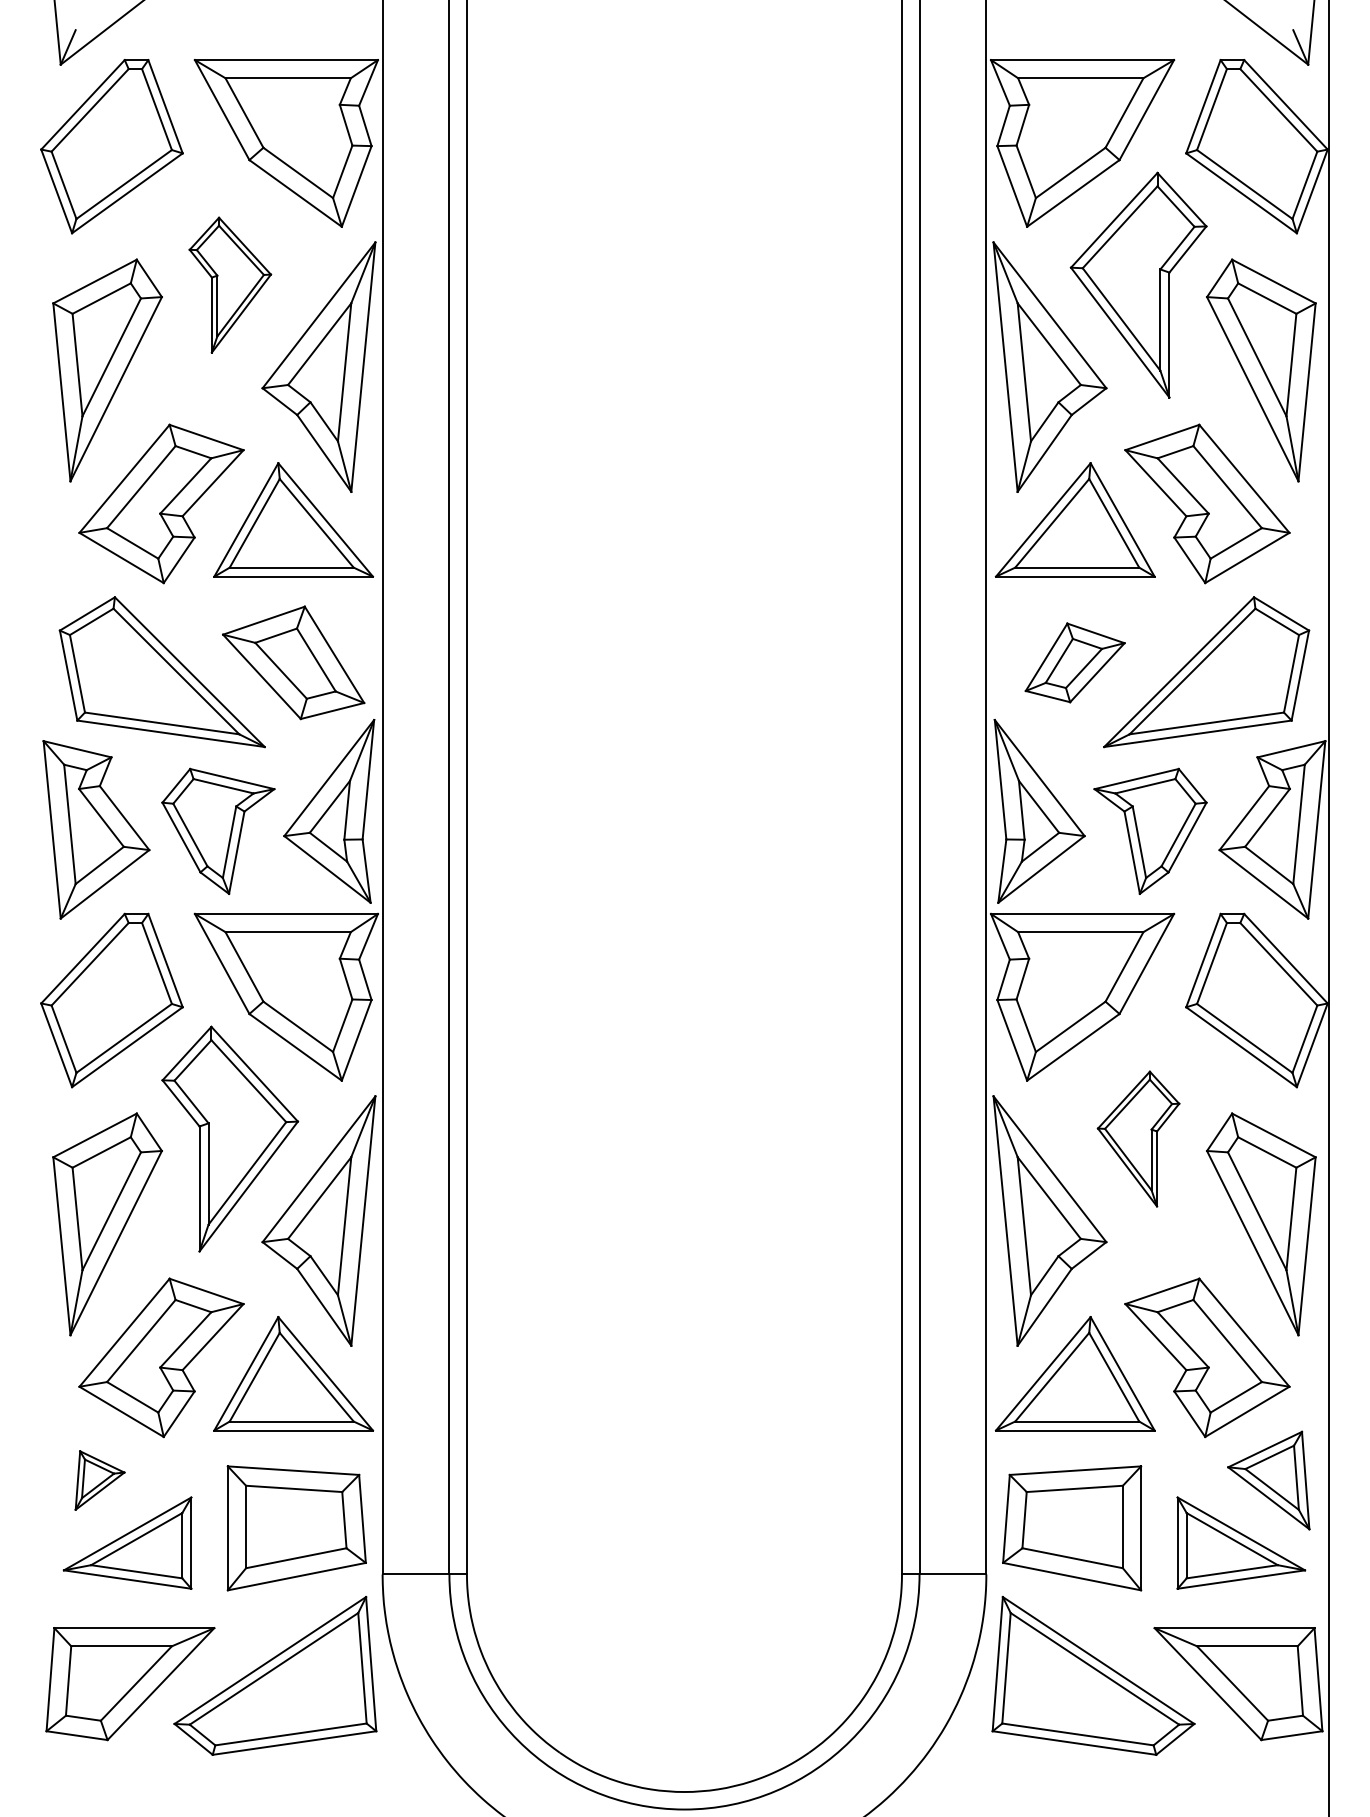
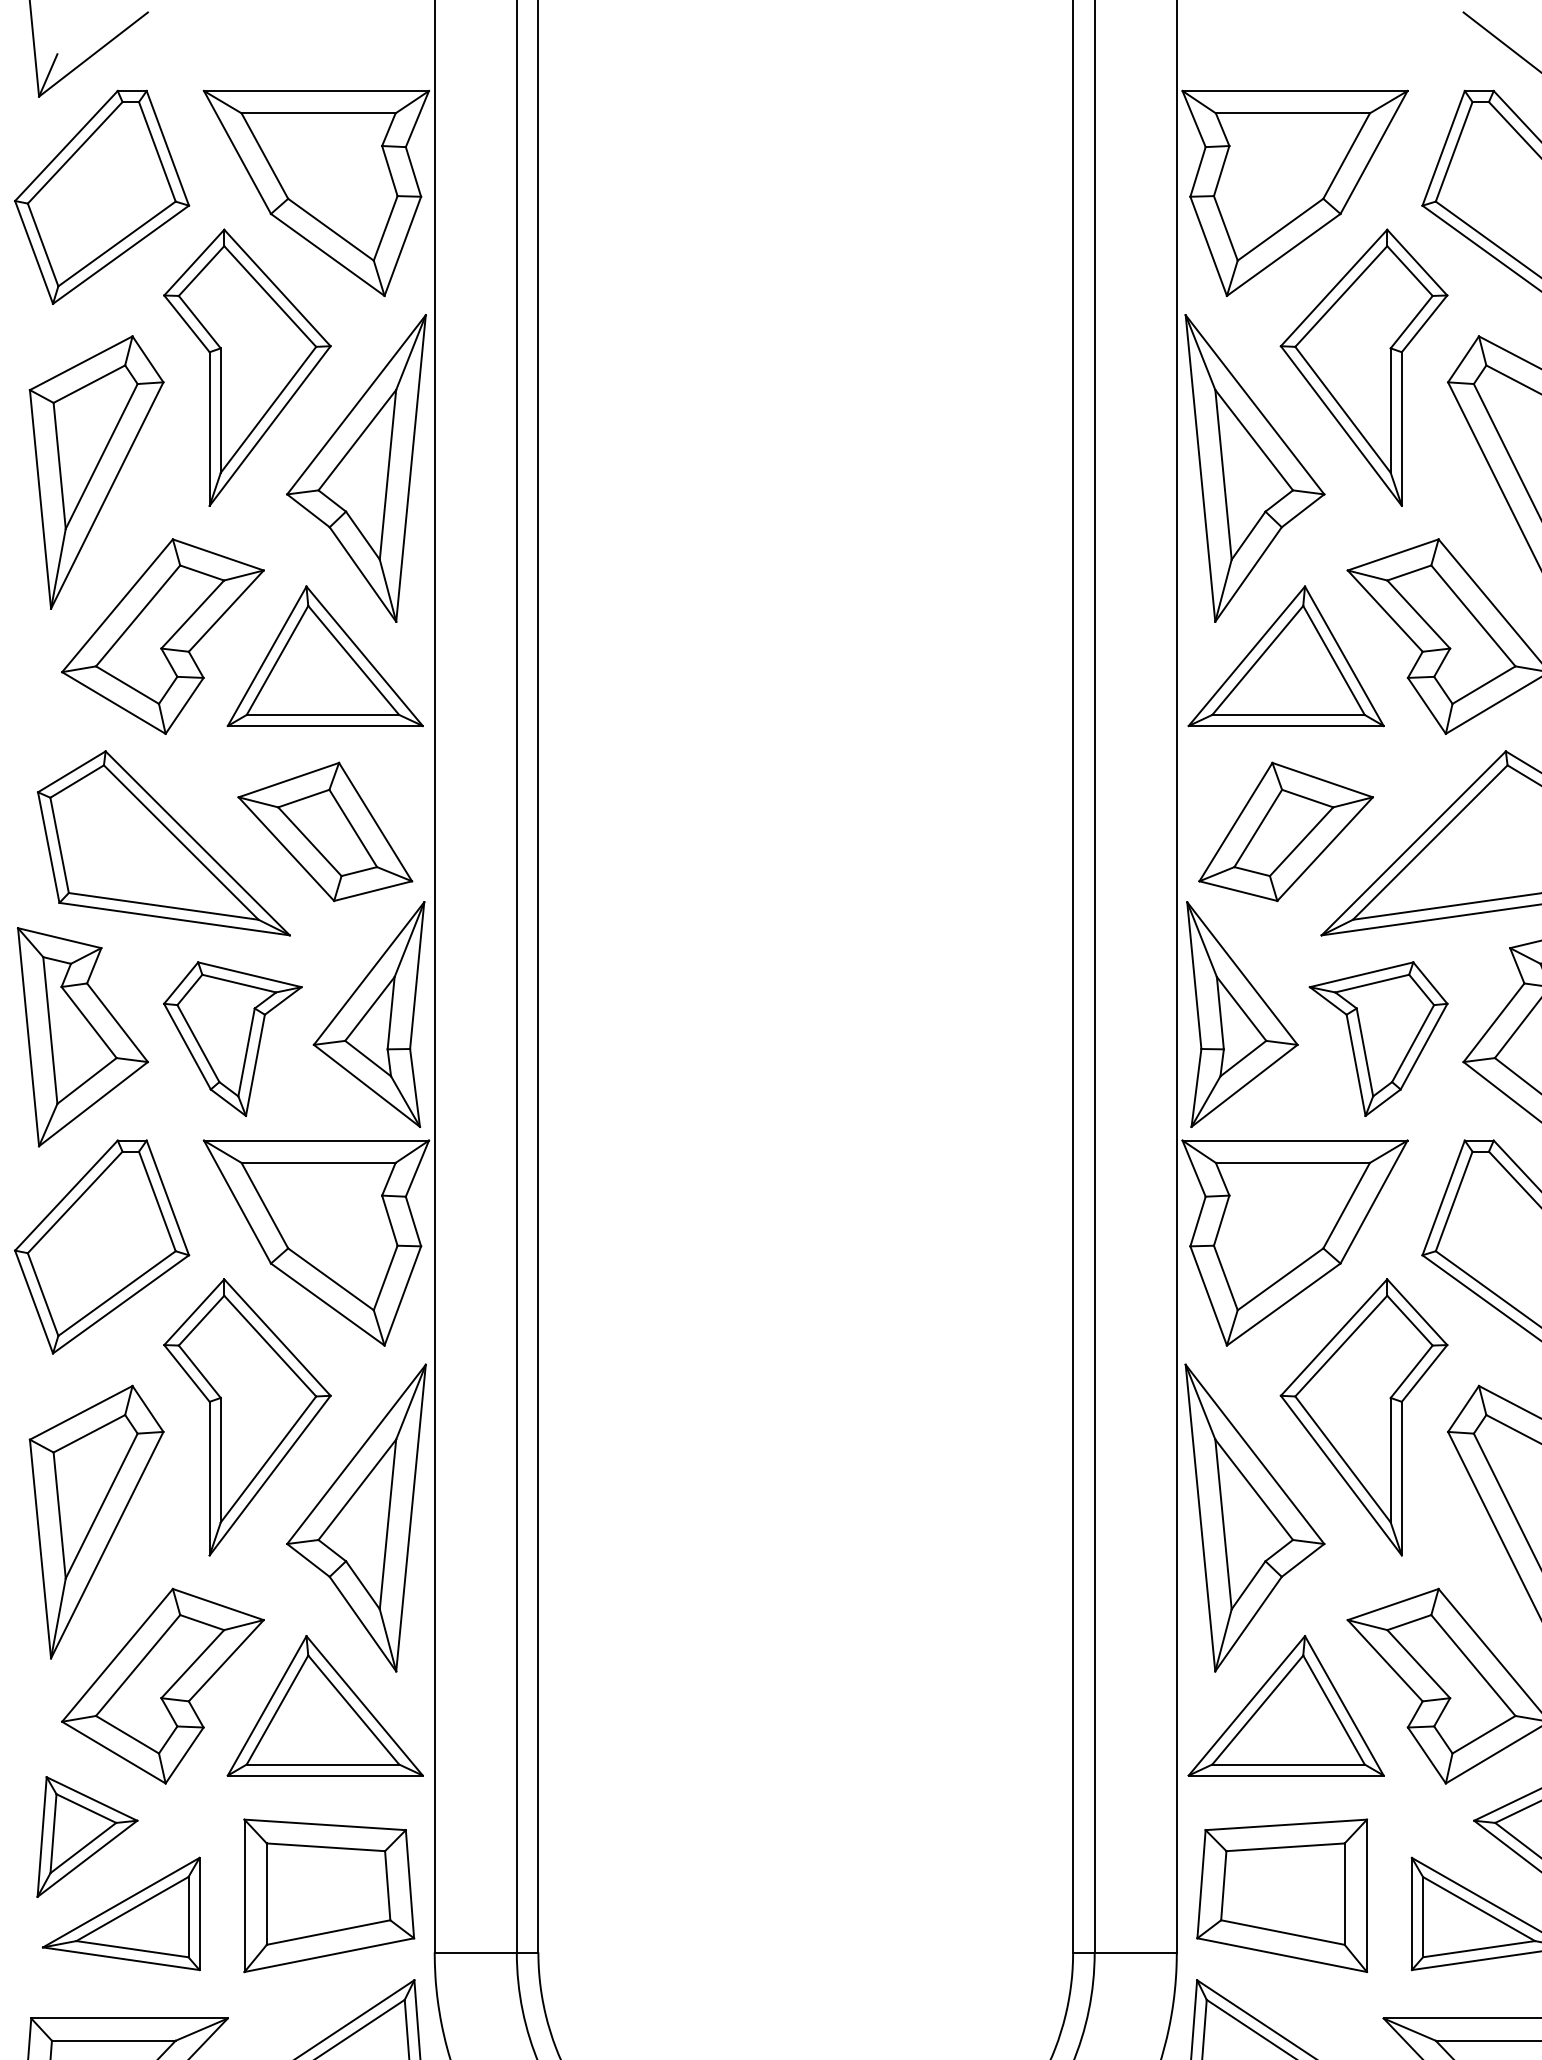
part: (230, 284) -> (247, 366), size x1.67
part: (1074, 662) -> (1285, 831), size x1.43
part: (1138, 1138) -> (1363, 1416), size x1.67
part: (99, 1480) -> (86, 1836), size x1.67

